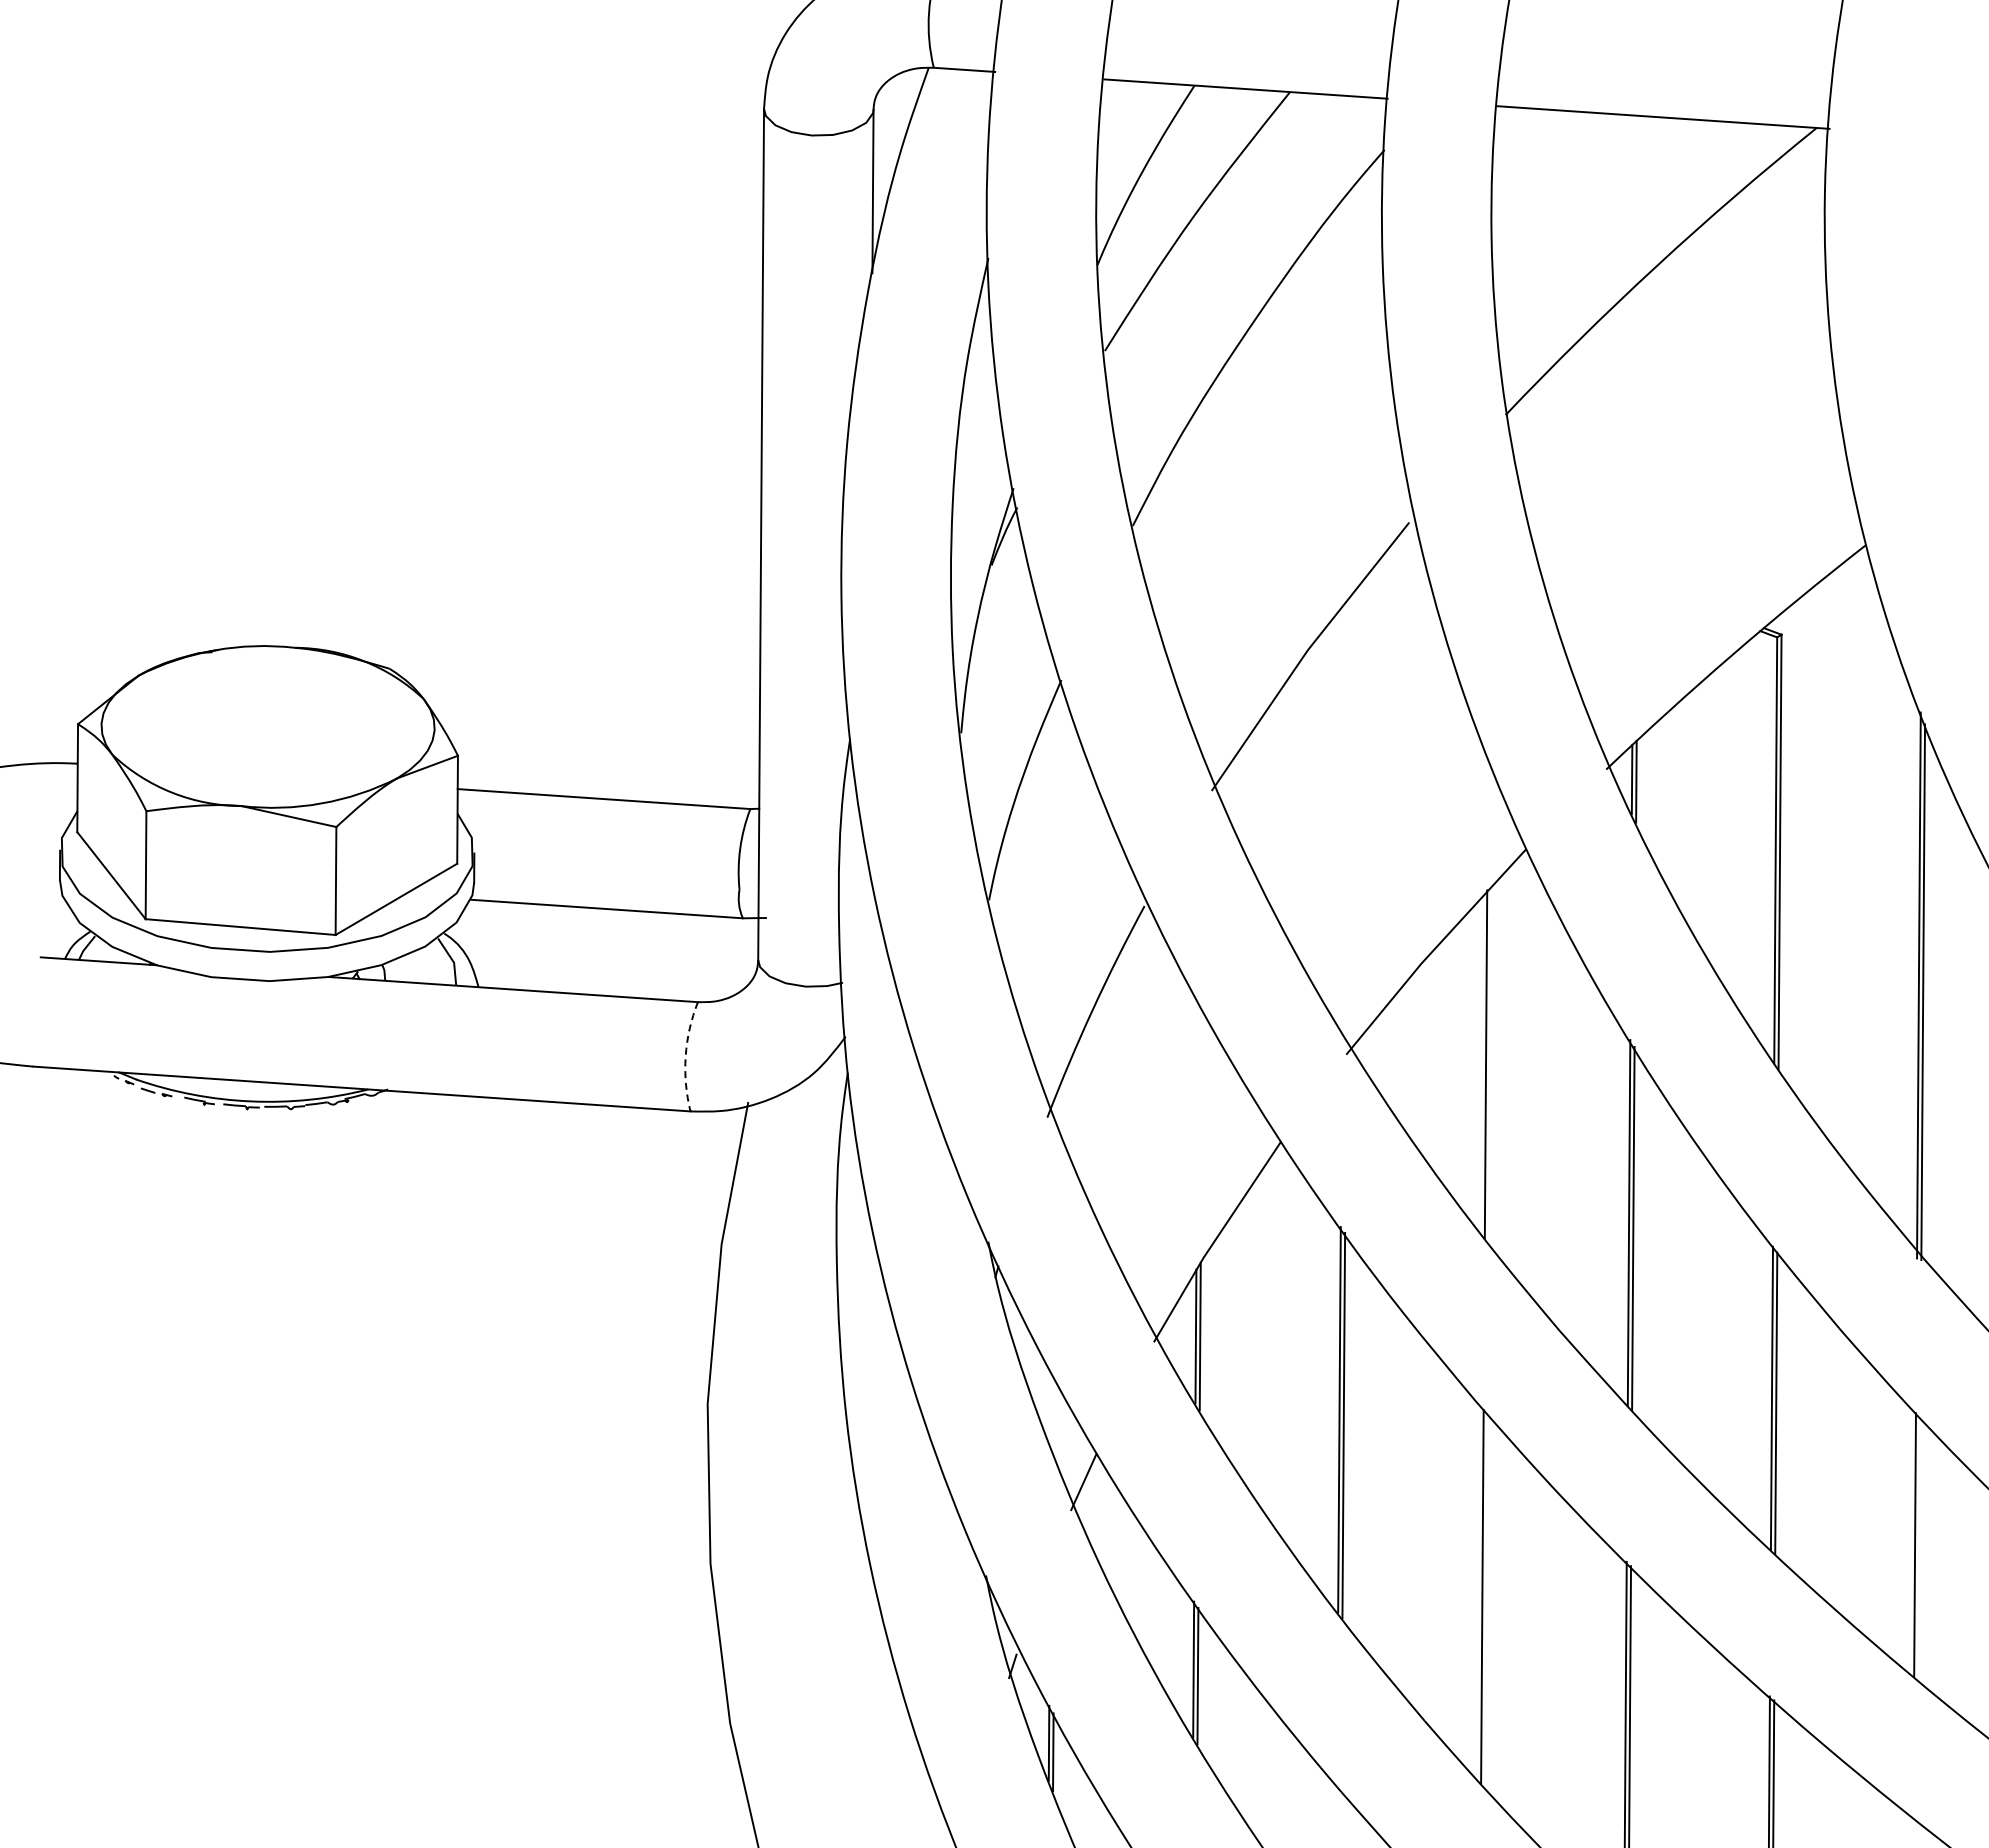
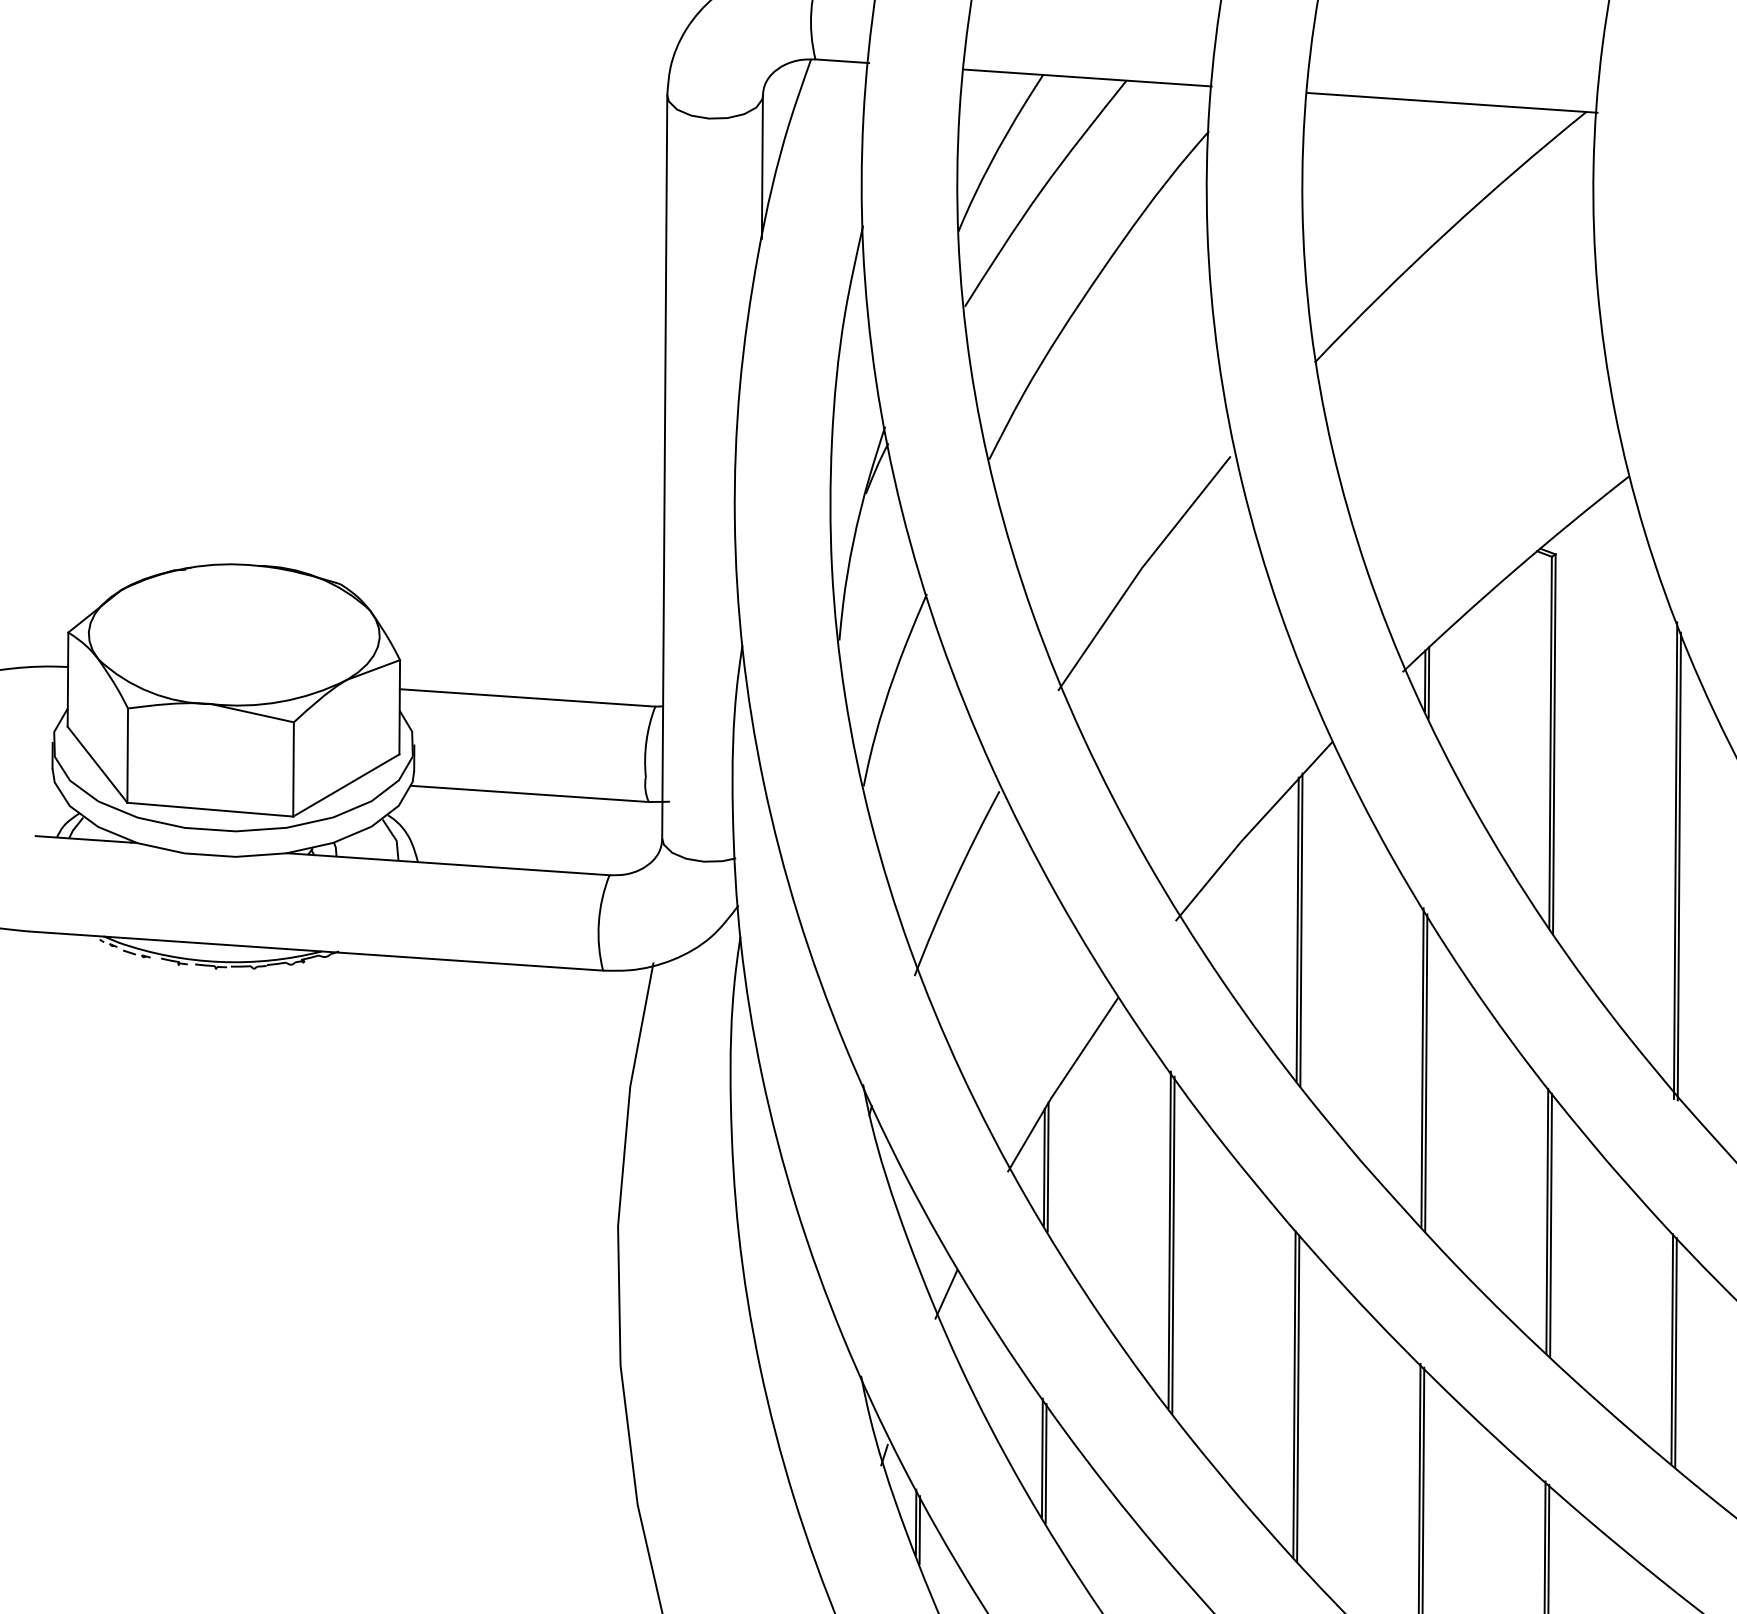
arc: (685, 1056) -> (598, 922), dashed -> solid
line: (1490, 1064) -> (1301, 929), added
line: (1919, 1548) -> (1676, 1352), added
line: (1486, 1601) -> (1298, 1398), added

